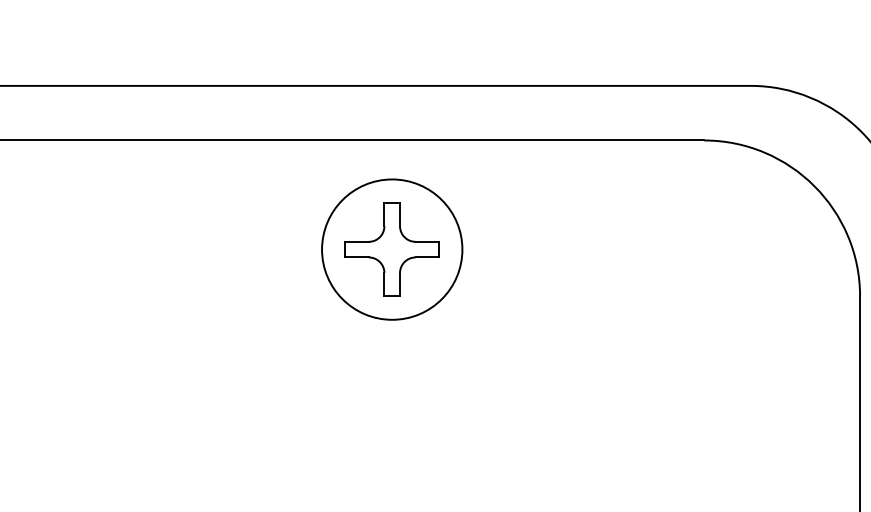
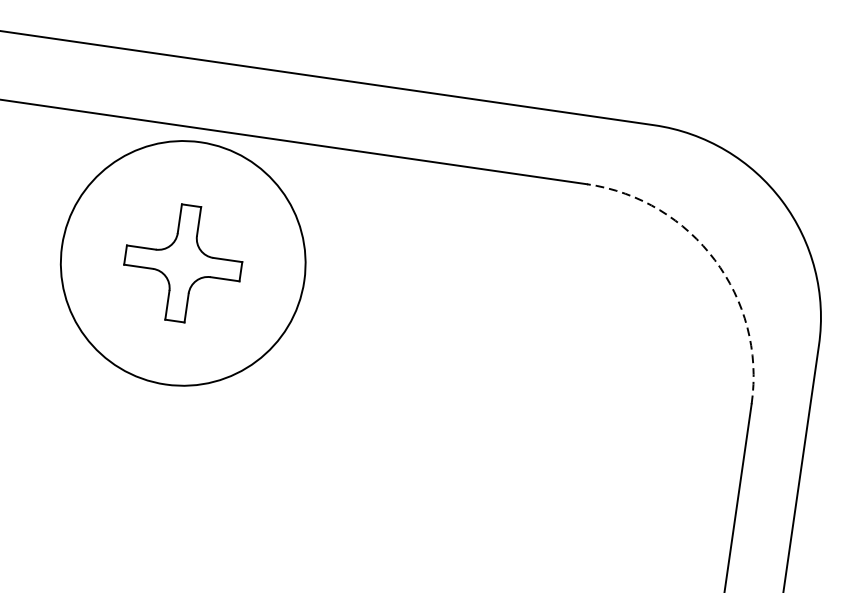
arc: (814, 186) -> (714, 260), solid -> dashed
circle: (392, 249) -> (183, 263), size x1.4

